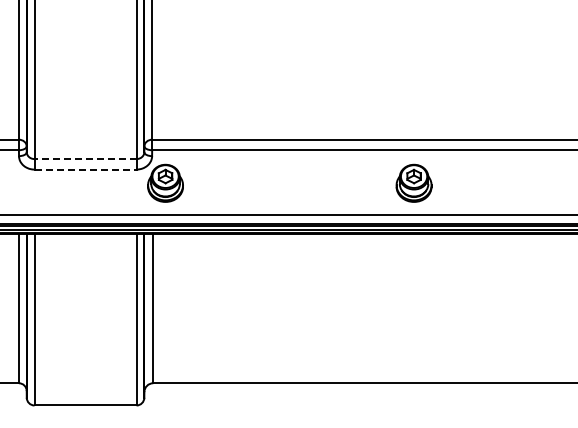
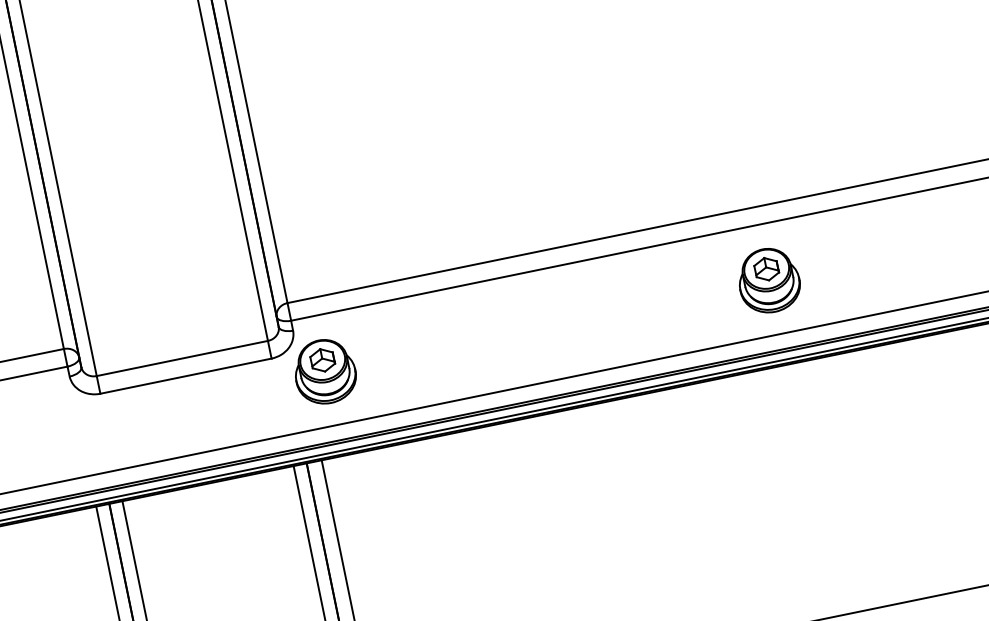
line: (85, 159) -> (182, 359), dashed -> solid
line: (85, 169) -> (185, 376), dashed -> solid
part: (413, 182) -> (767, 279), moved

